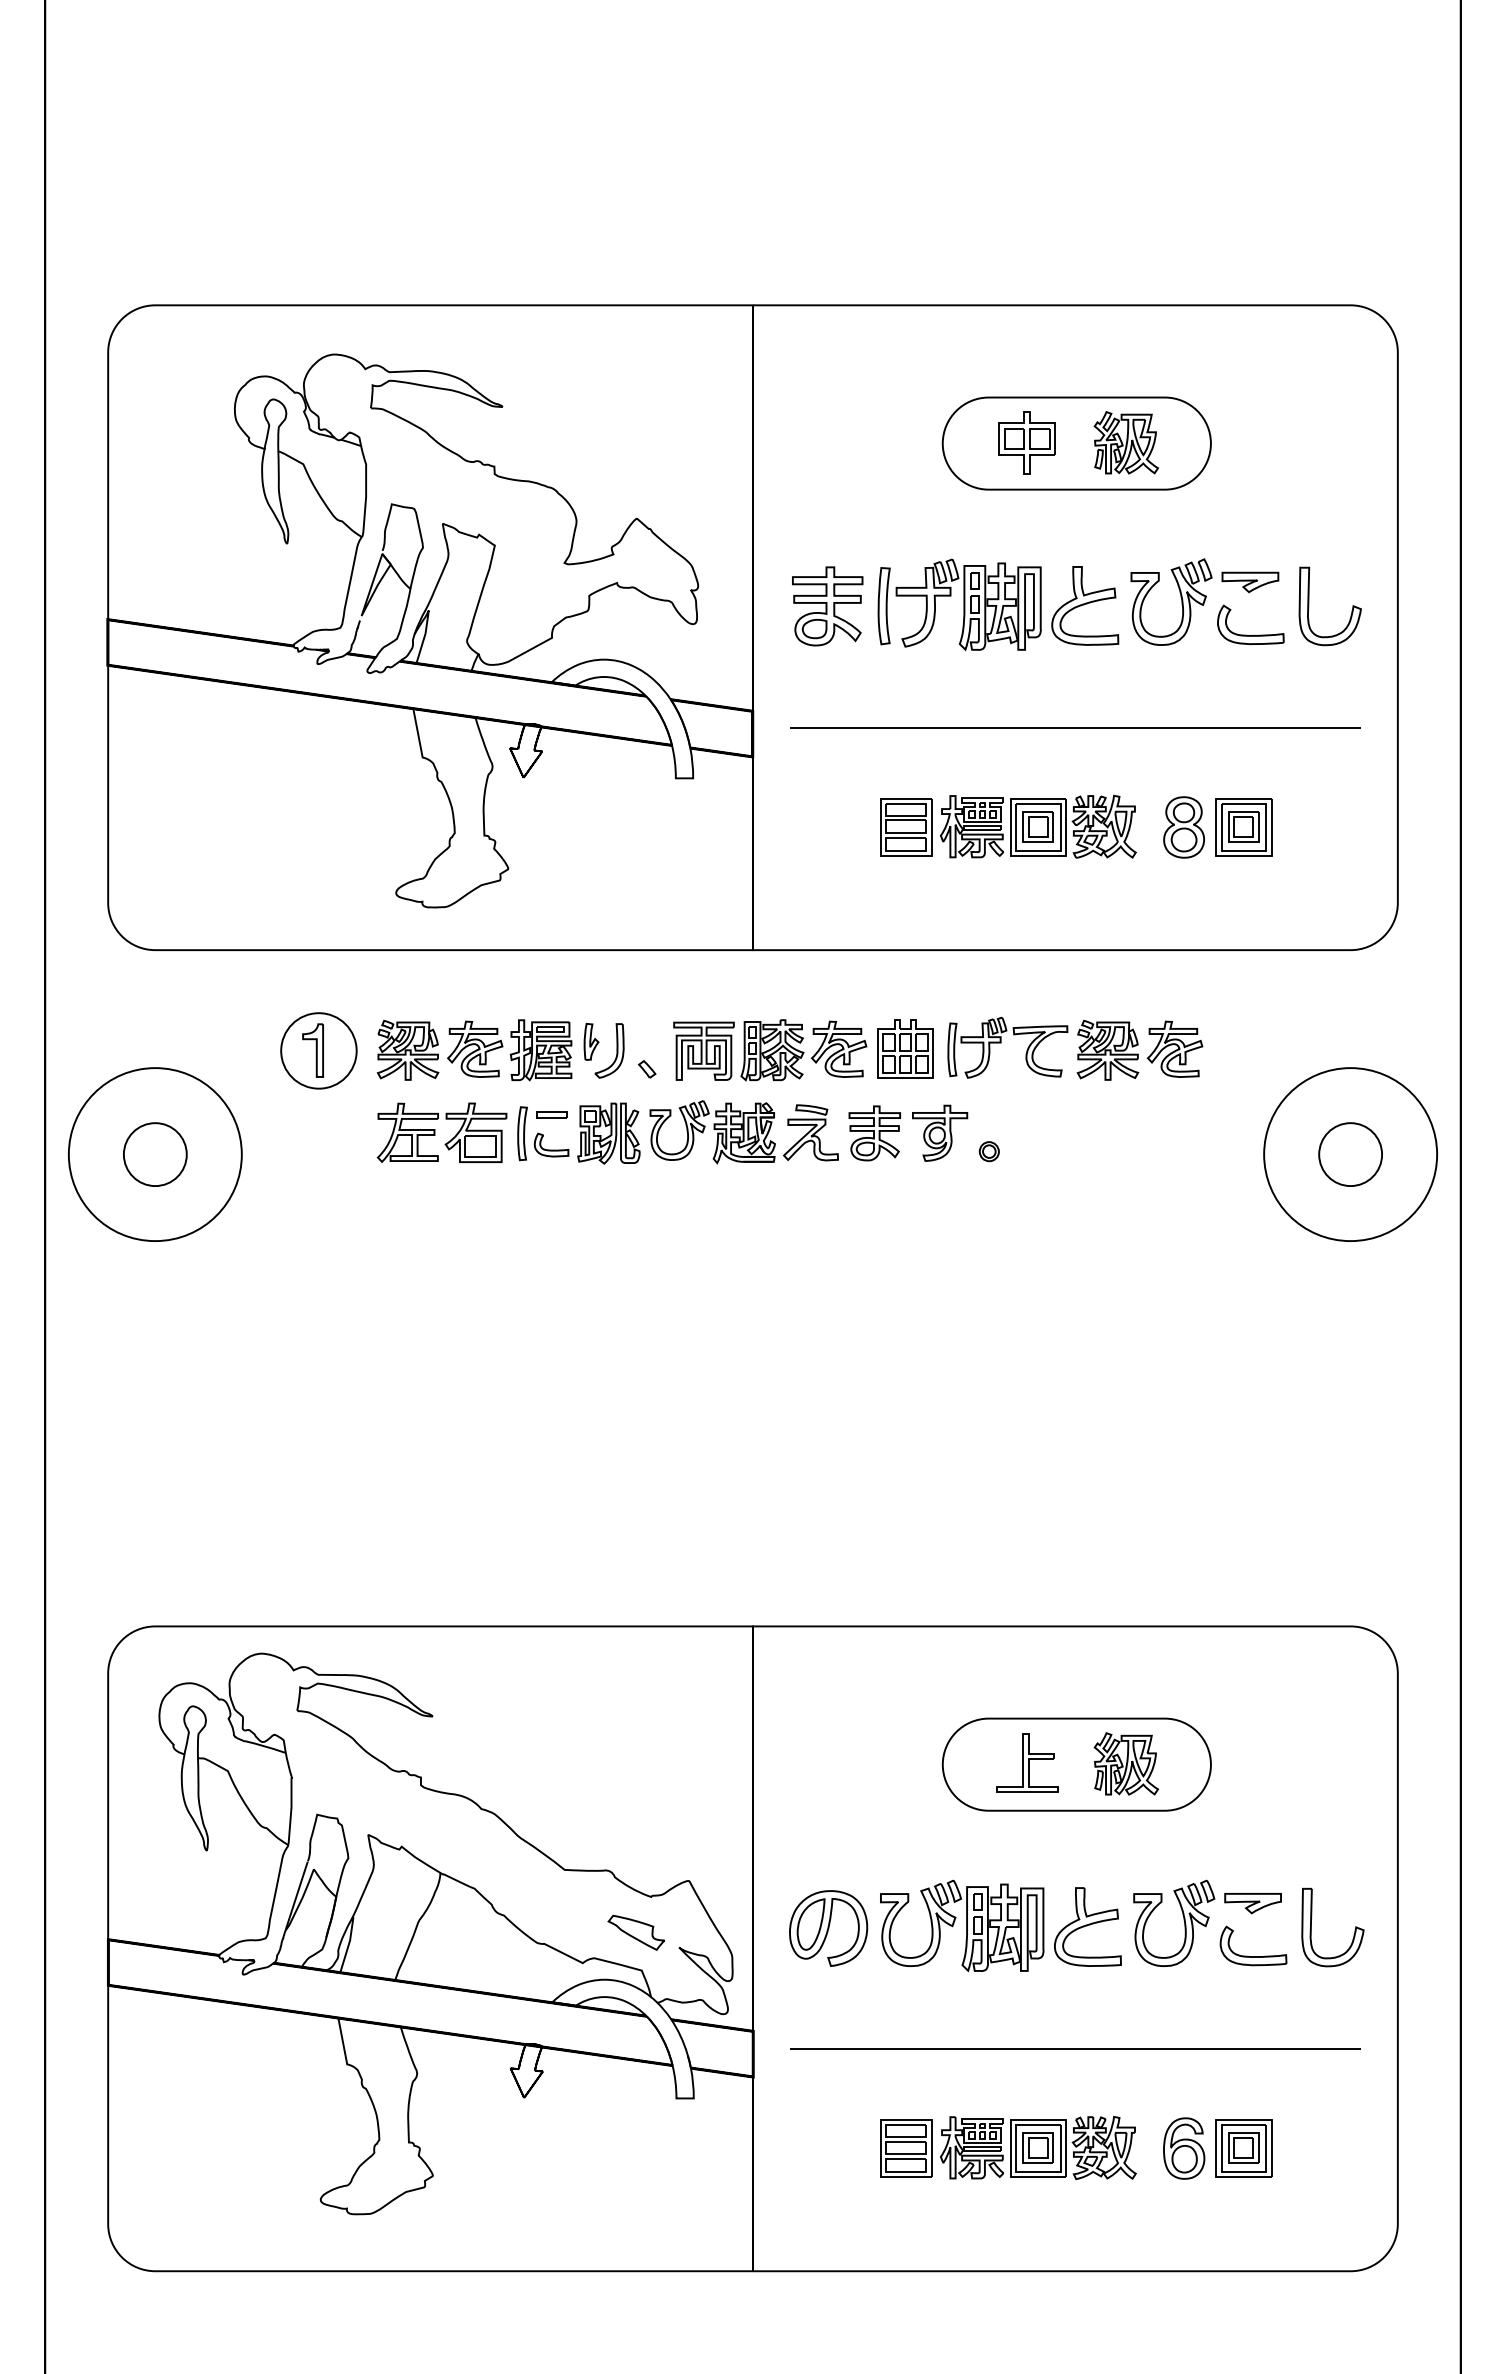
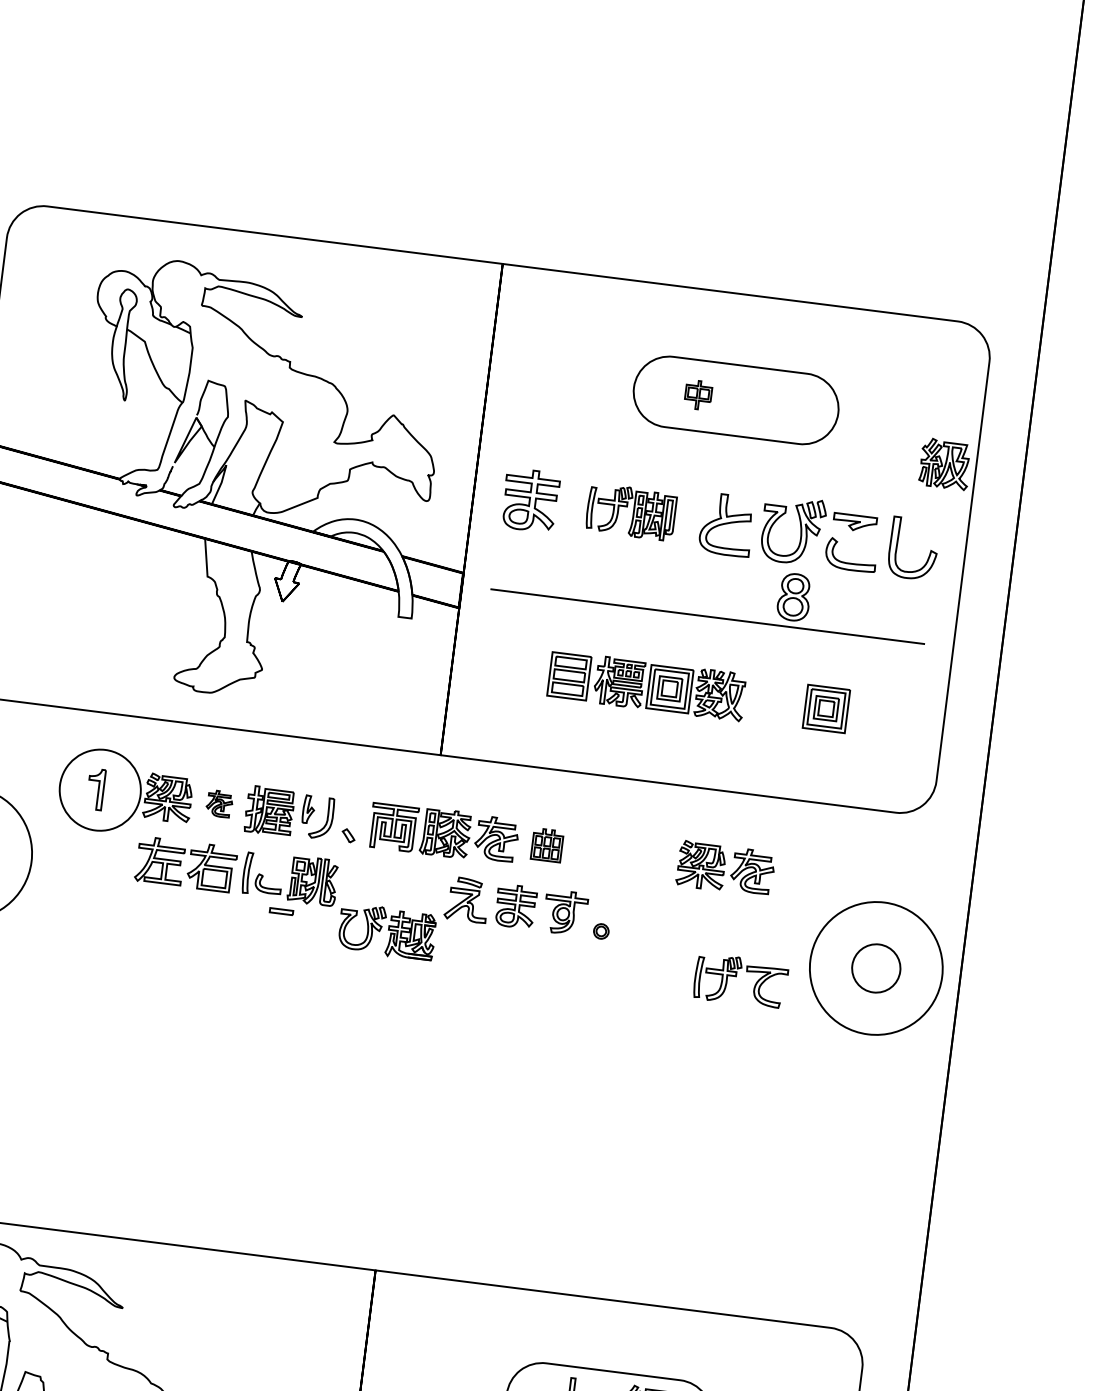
part: (1026, 442) -> (697, 394), size x0.6
part: (1125, 442) -> (944, 463), moved
part: (959, 604) -> (631, 511), size x0.7
part: (1183, 827) -> (793, 597), moved
part: (1001, 1043) -> (736, 977), moved
part: (475, 1048) -> (219, 803), size x0.6
part: (905, 1048) -> (547, 844), size x0.7
circle: (318, 1050) -> (100, 789), size x1.4
part: (551, 1114) -> (281, 911), moved
part: (712, 1132) -> (386, 932), moved

